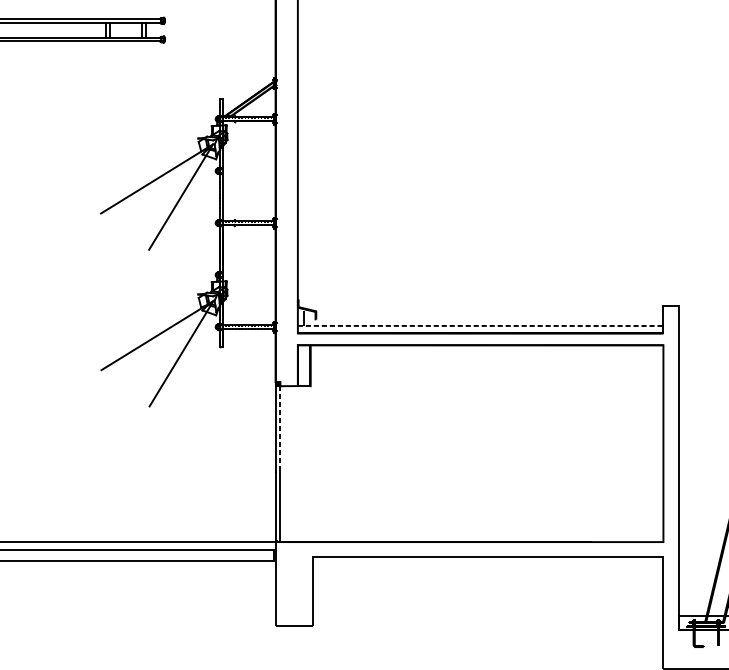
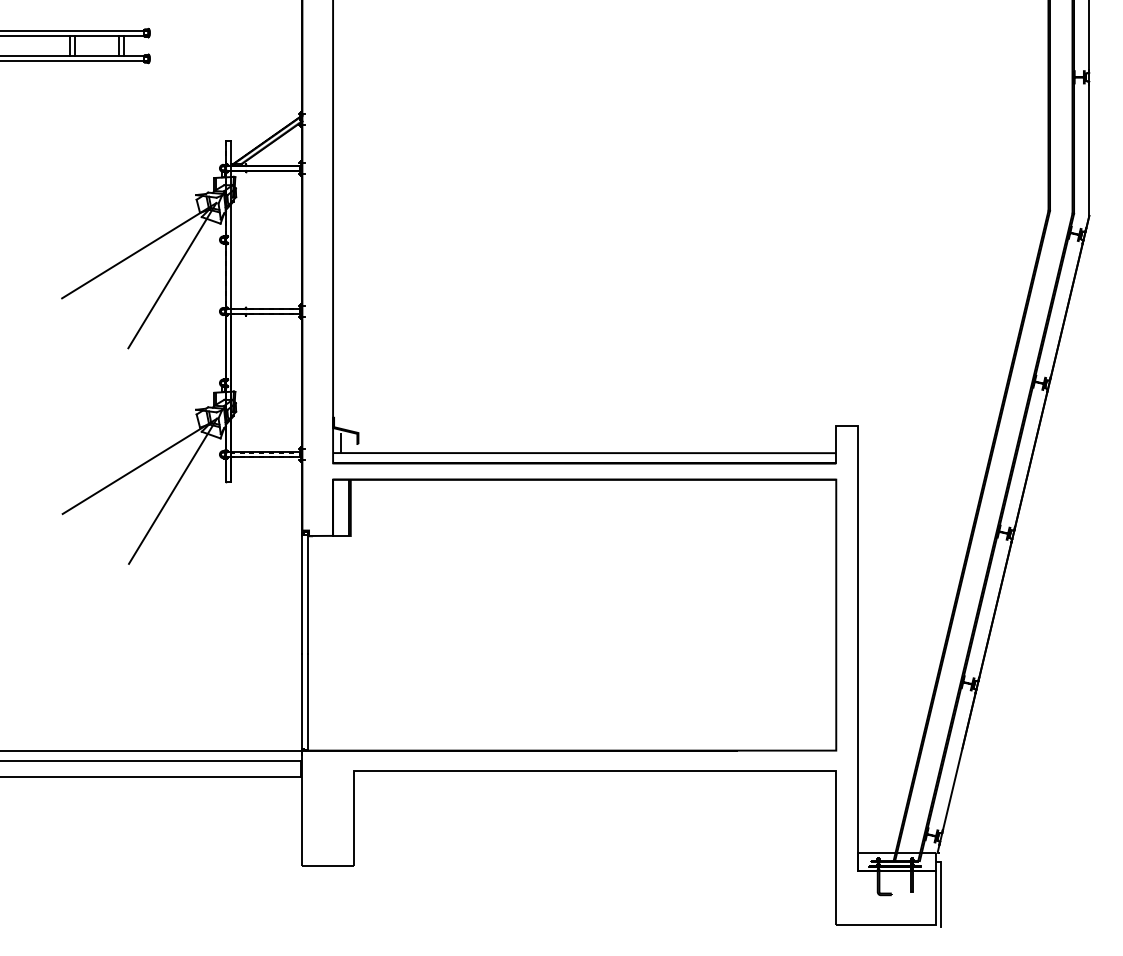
line: (480, 326) -> (584, 453), dashed -> solid
line: (279, 428) -> (307, 594), dashed -> solid

